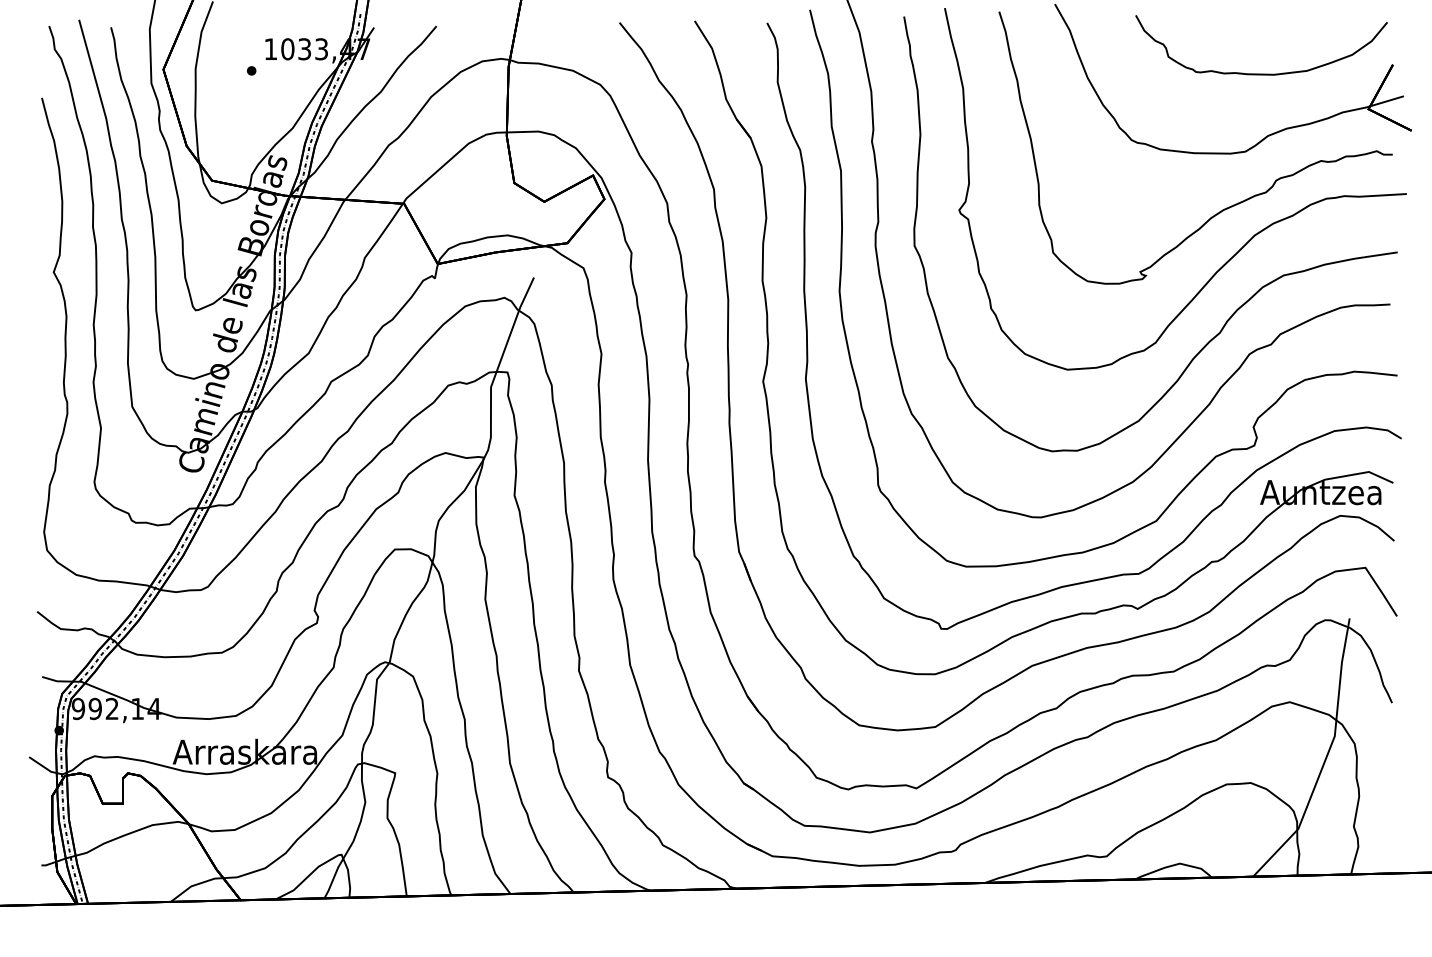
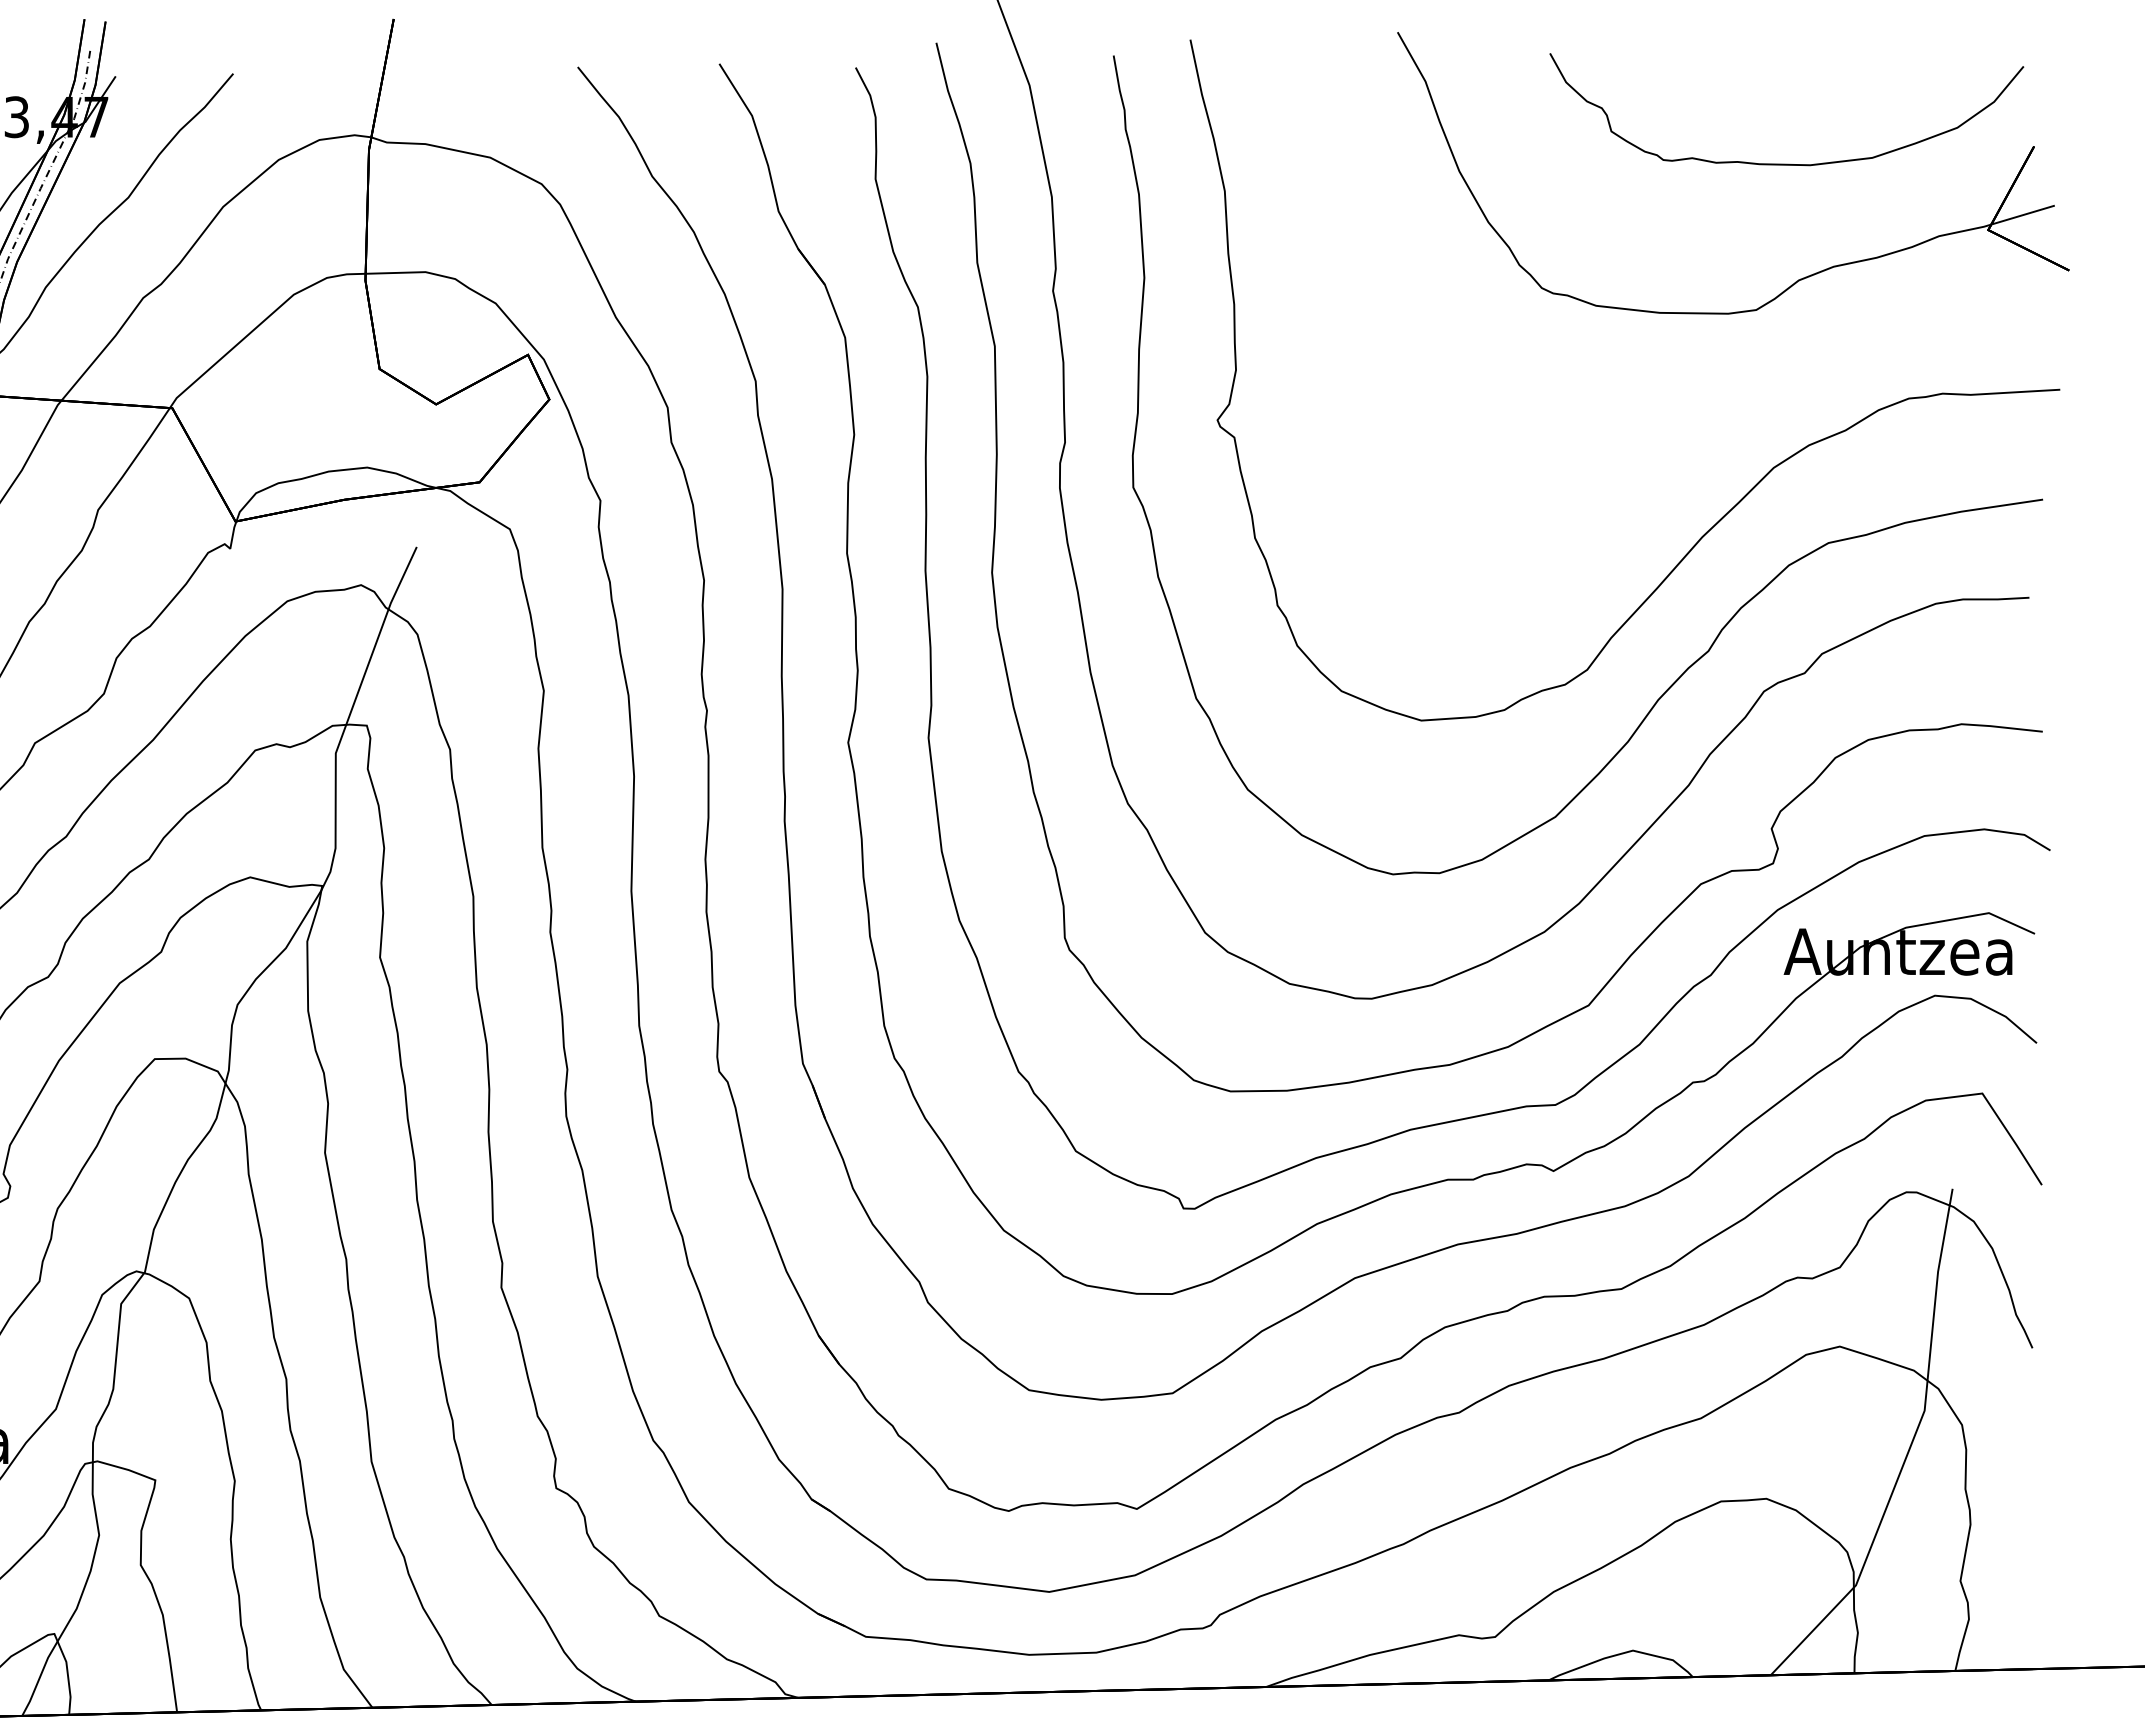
curve: (1226, 207) -> (1720, 415), removed

